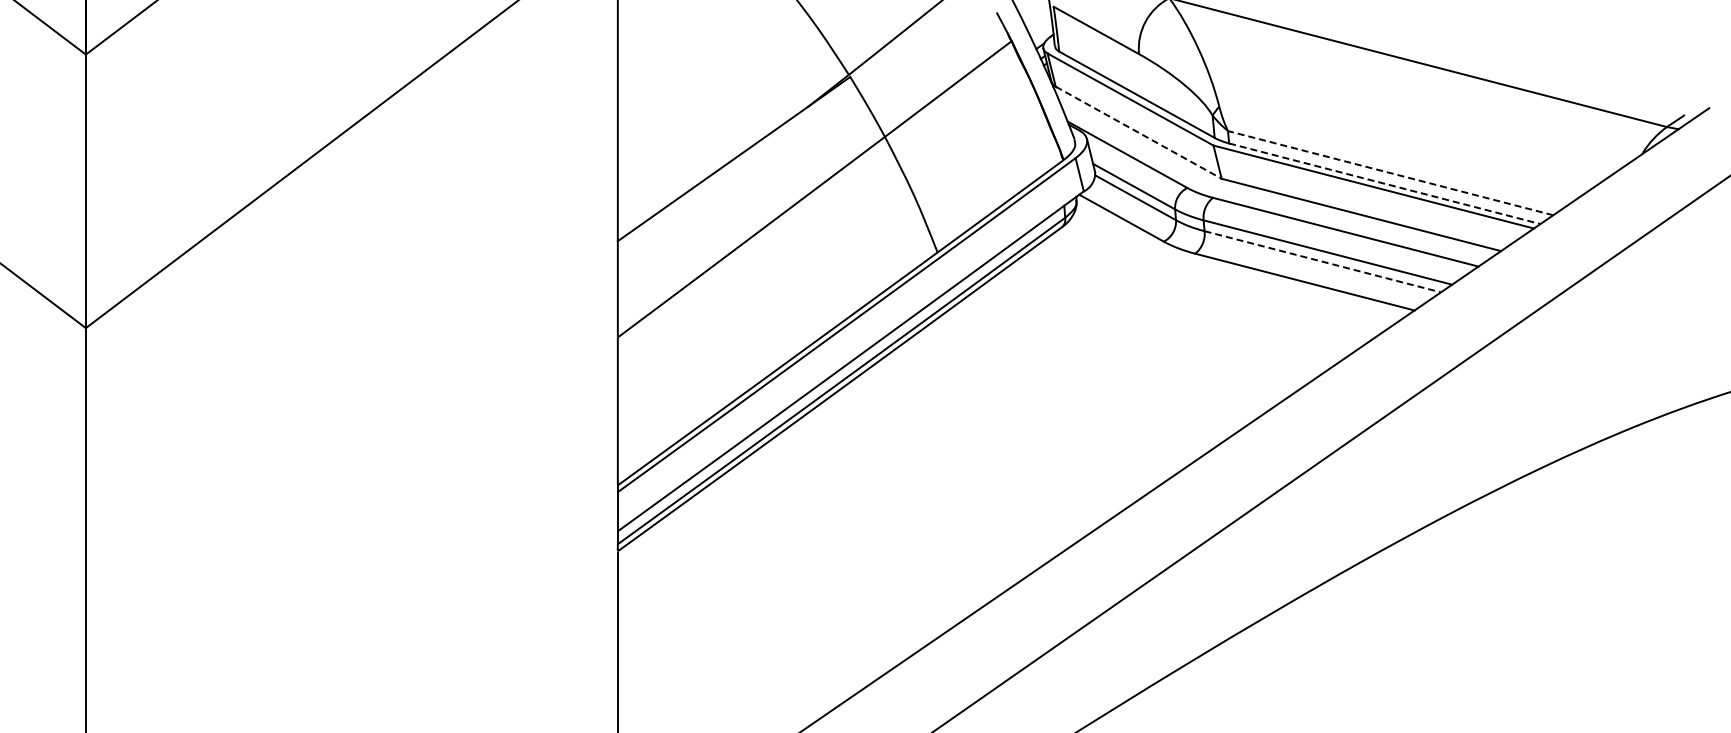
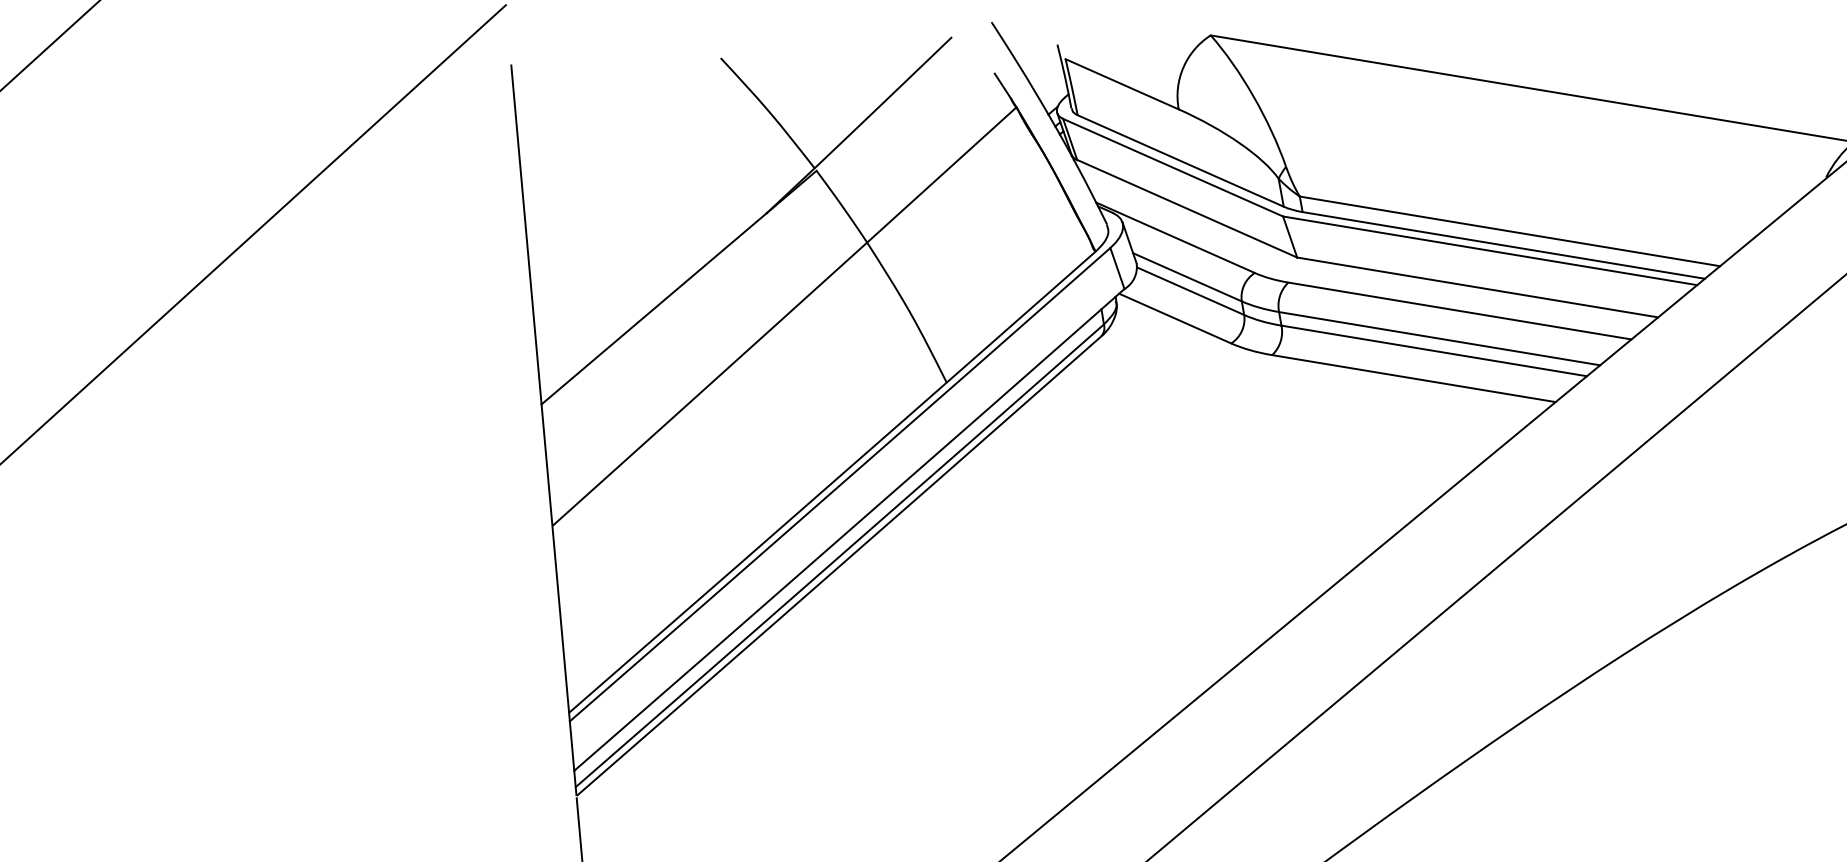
line: (1138, 132) -> (1186, 208), dashed -> solid
line: (1390, 173) -> (1509, 231), dashed -> solid
line: (1384, 183) -> (1503, 245), dashed -> solid
line: (1323, 261) -> (1435, 350), dashed -> solid

